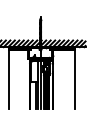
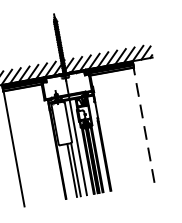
line: (75, 79) -> (144, 124), solid -> dashed

